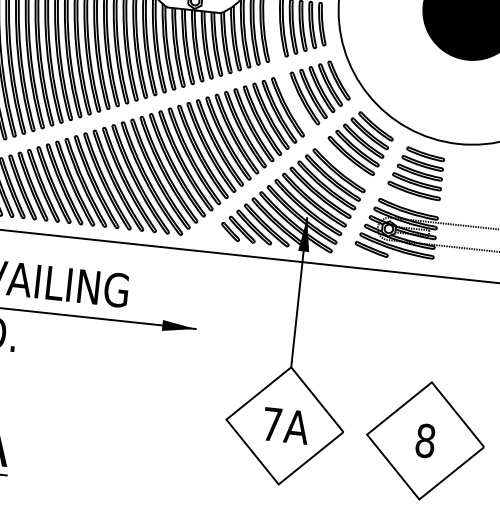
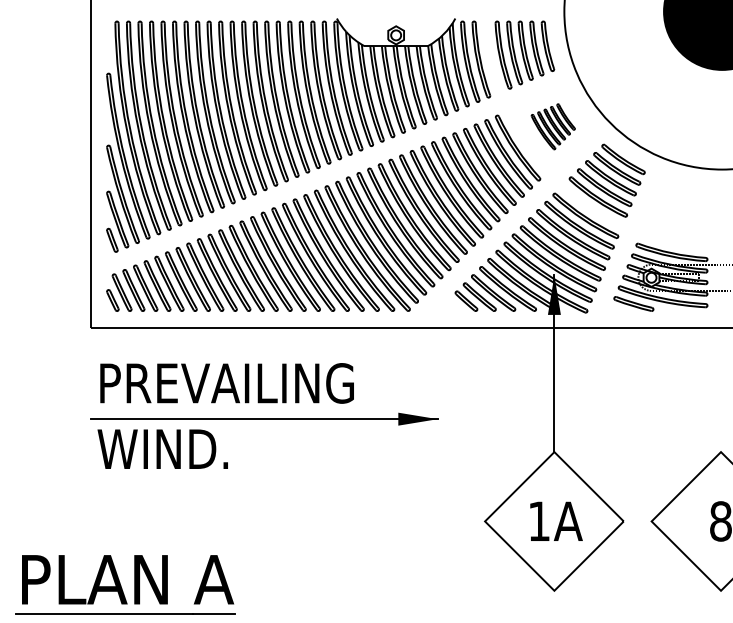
part: (319, 92) -> (553, 126), size x0.6
part: (416, 172) -> (676, 208), removed
text: (272, 423) -> (539, 520), 7A -> 1A

